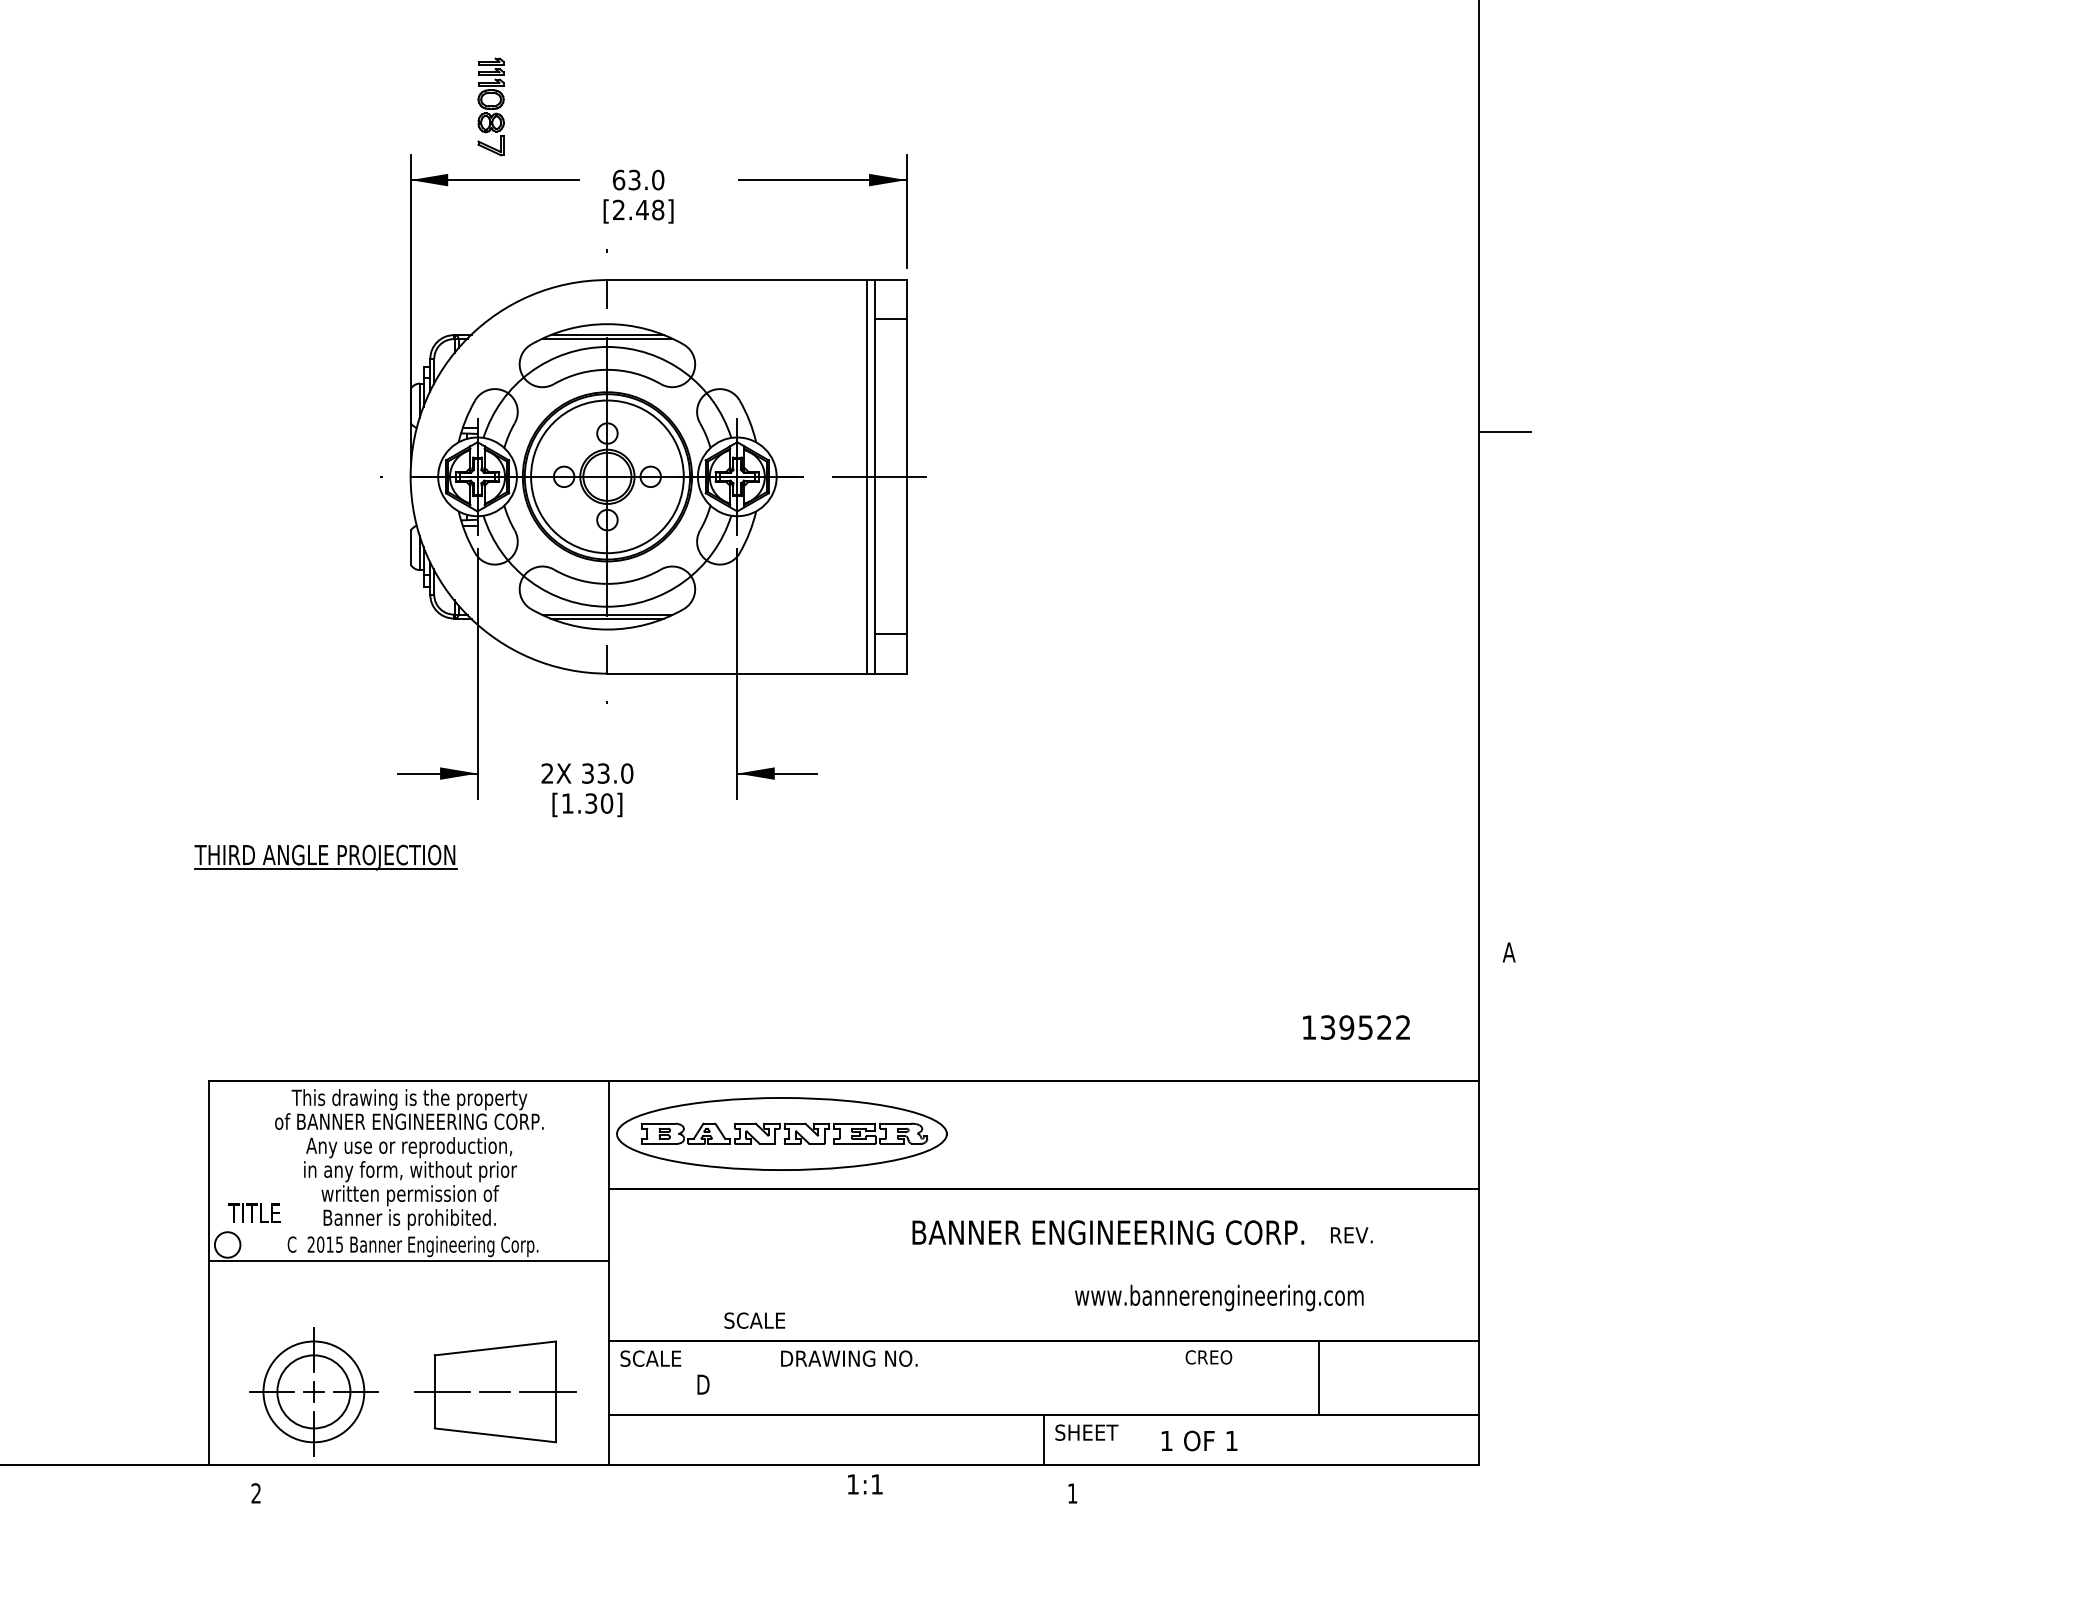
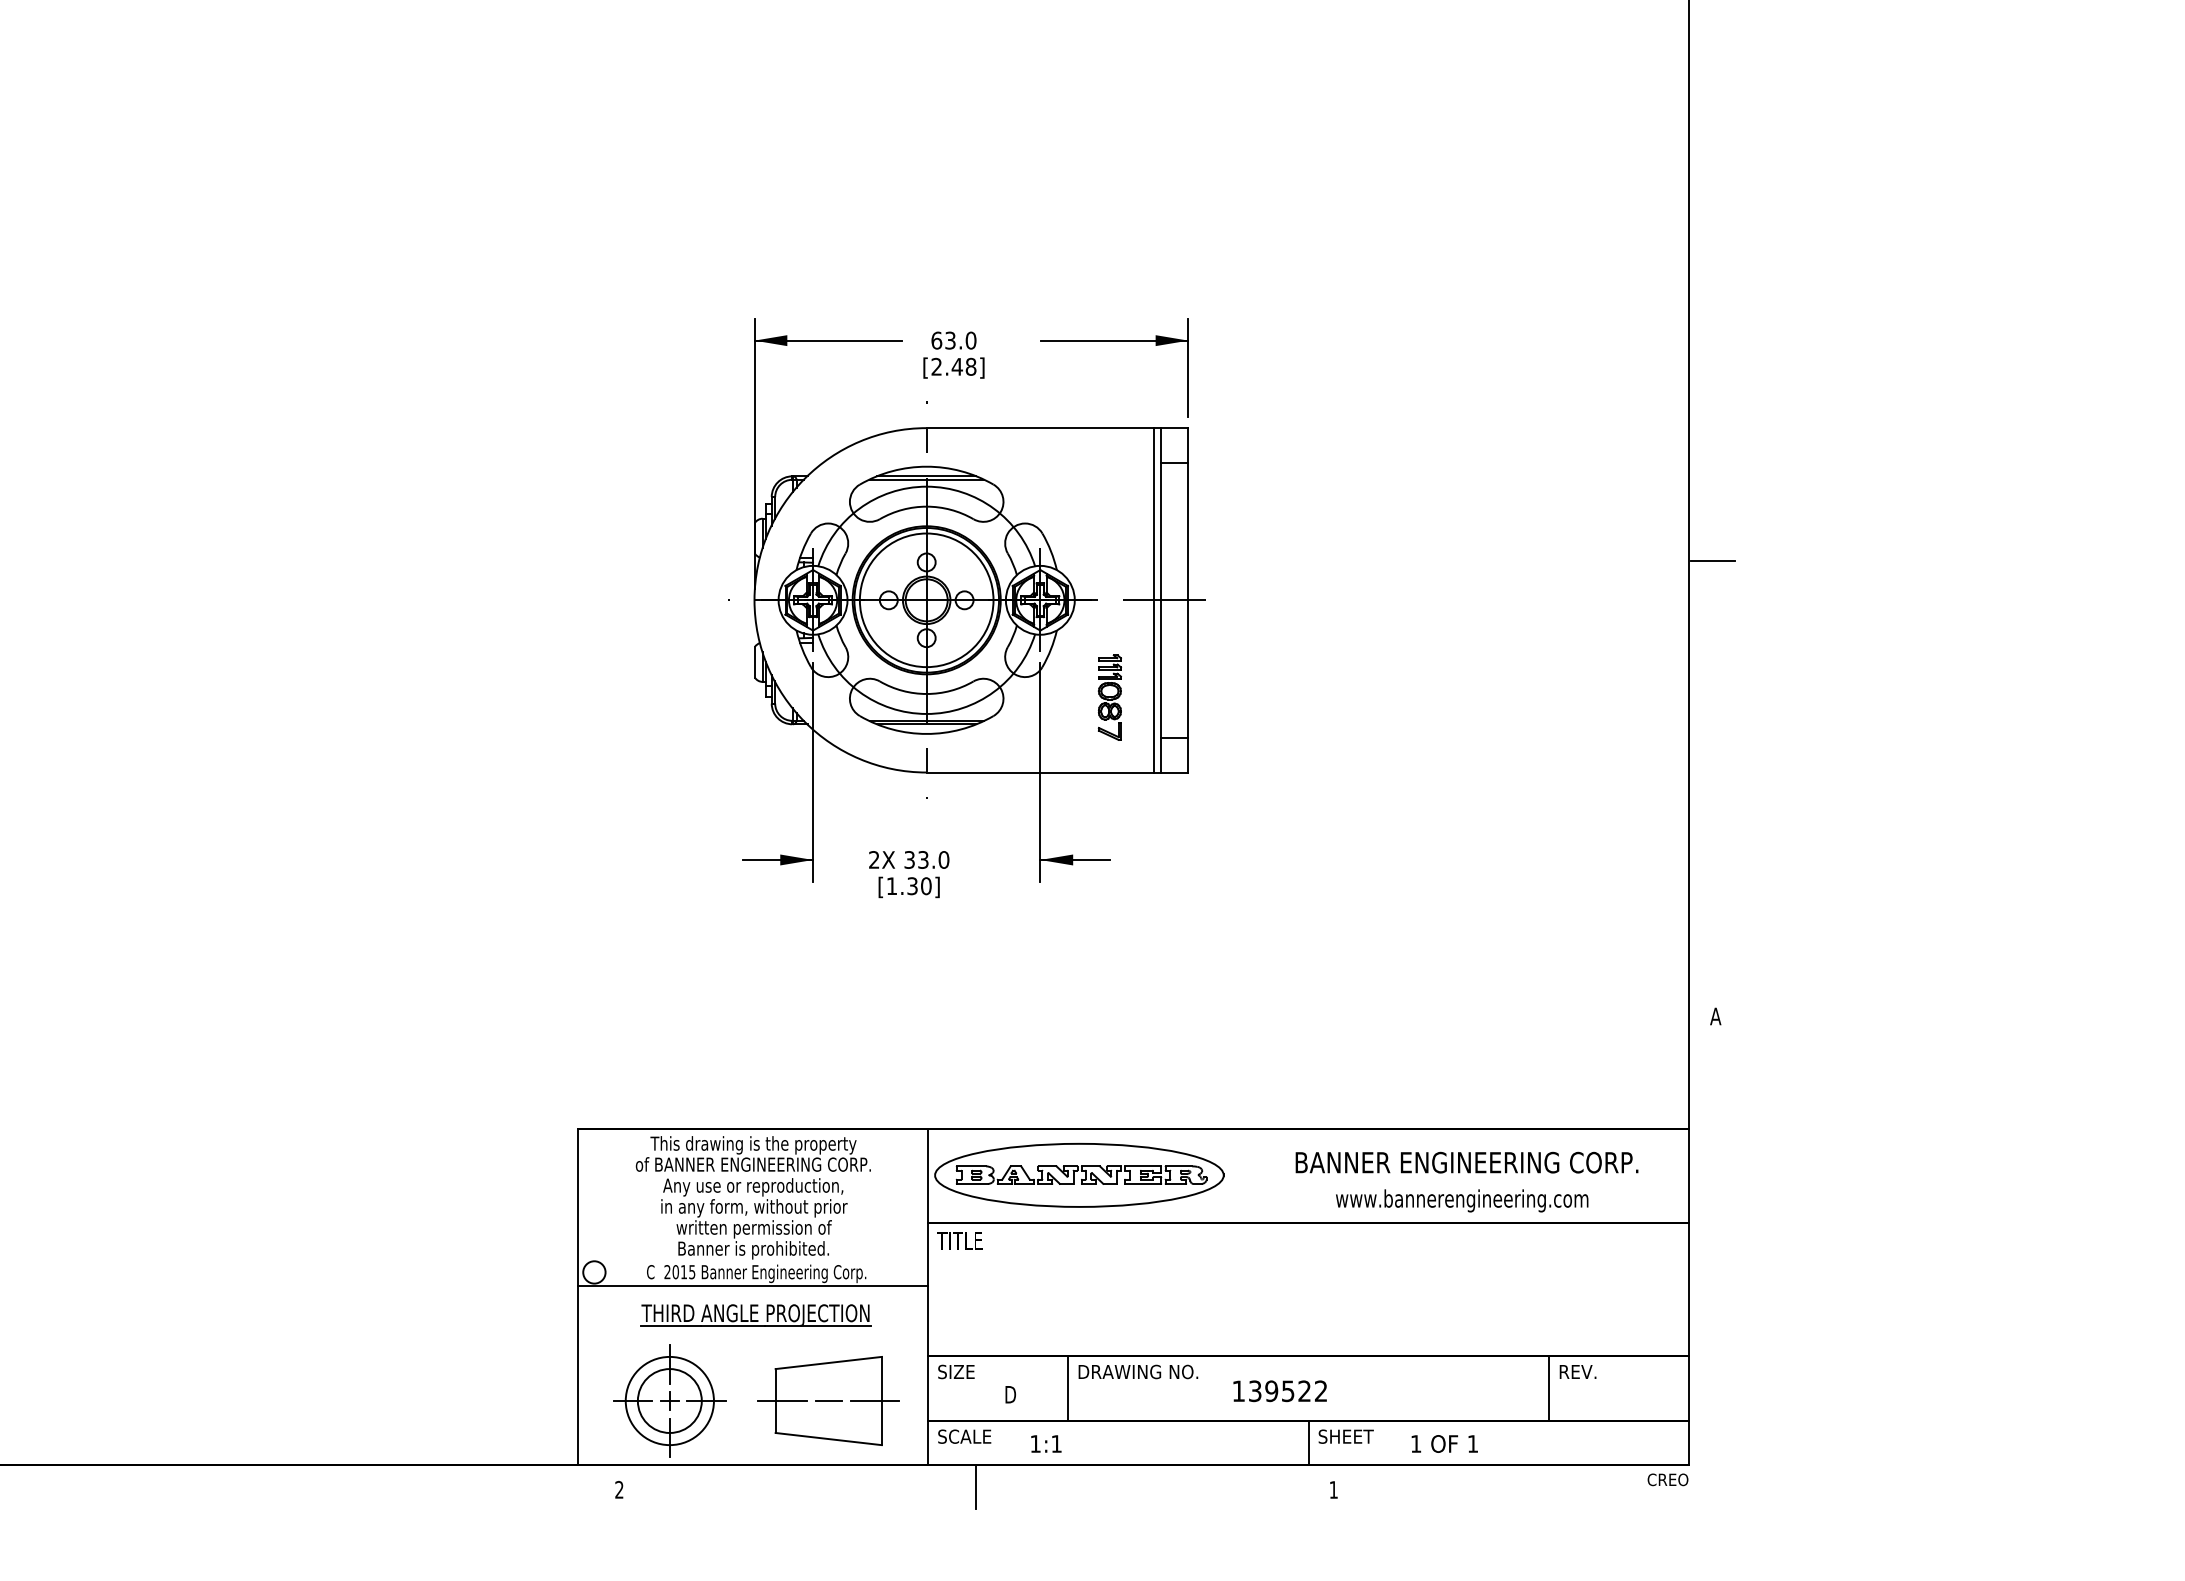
part: (490, 106) -> (1109, 697), moved
part: (324, 857) -> (755, 1315), moved
text: (1355, 1027) -> (1279, 1391), moved
text: (254, 1213) -> (959, 1240), moved
text: (1107, 1232) -> (1466, 1162), moved
text: (1351, 1234) -> (1577, 1371), moved
text: (1219, 1297) -> (1462, 1200), moved
text: (754, 1320) -> (964, 1436), moved
text: (1208, 1357) -> (1667, 1479), moved
text: (657, 1358) -> (970, 1371), SCALE -> SIZE
line: (769, 1377) -> (1068, 1388), added
text: (865, 1483) -> (1046, 1443), moved
line: (664, 1489) -> (976, 1486), added

